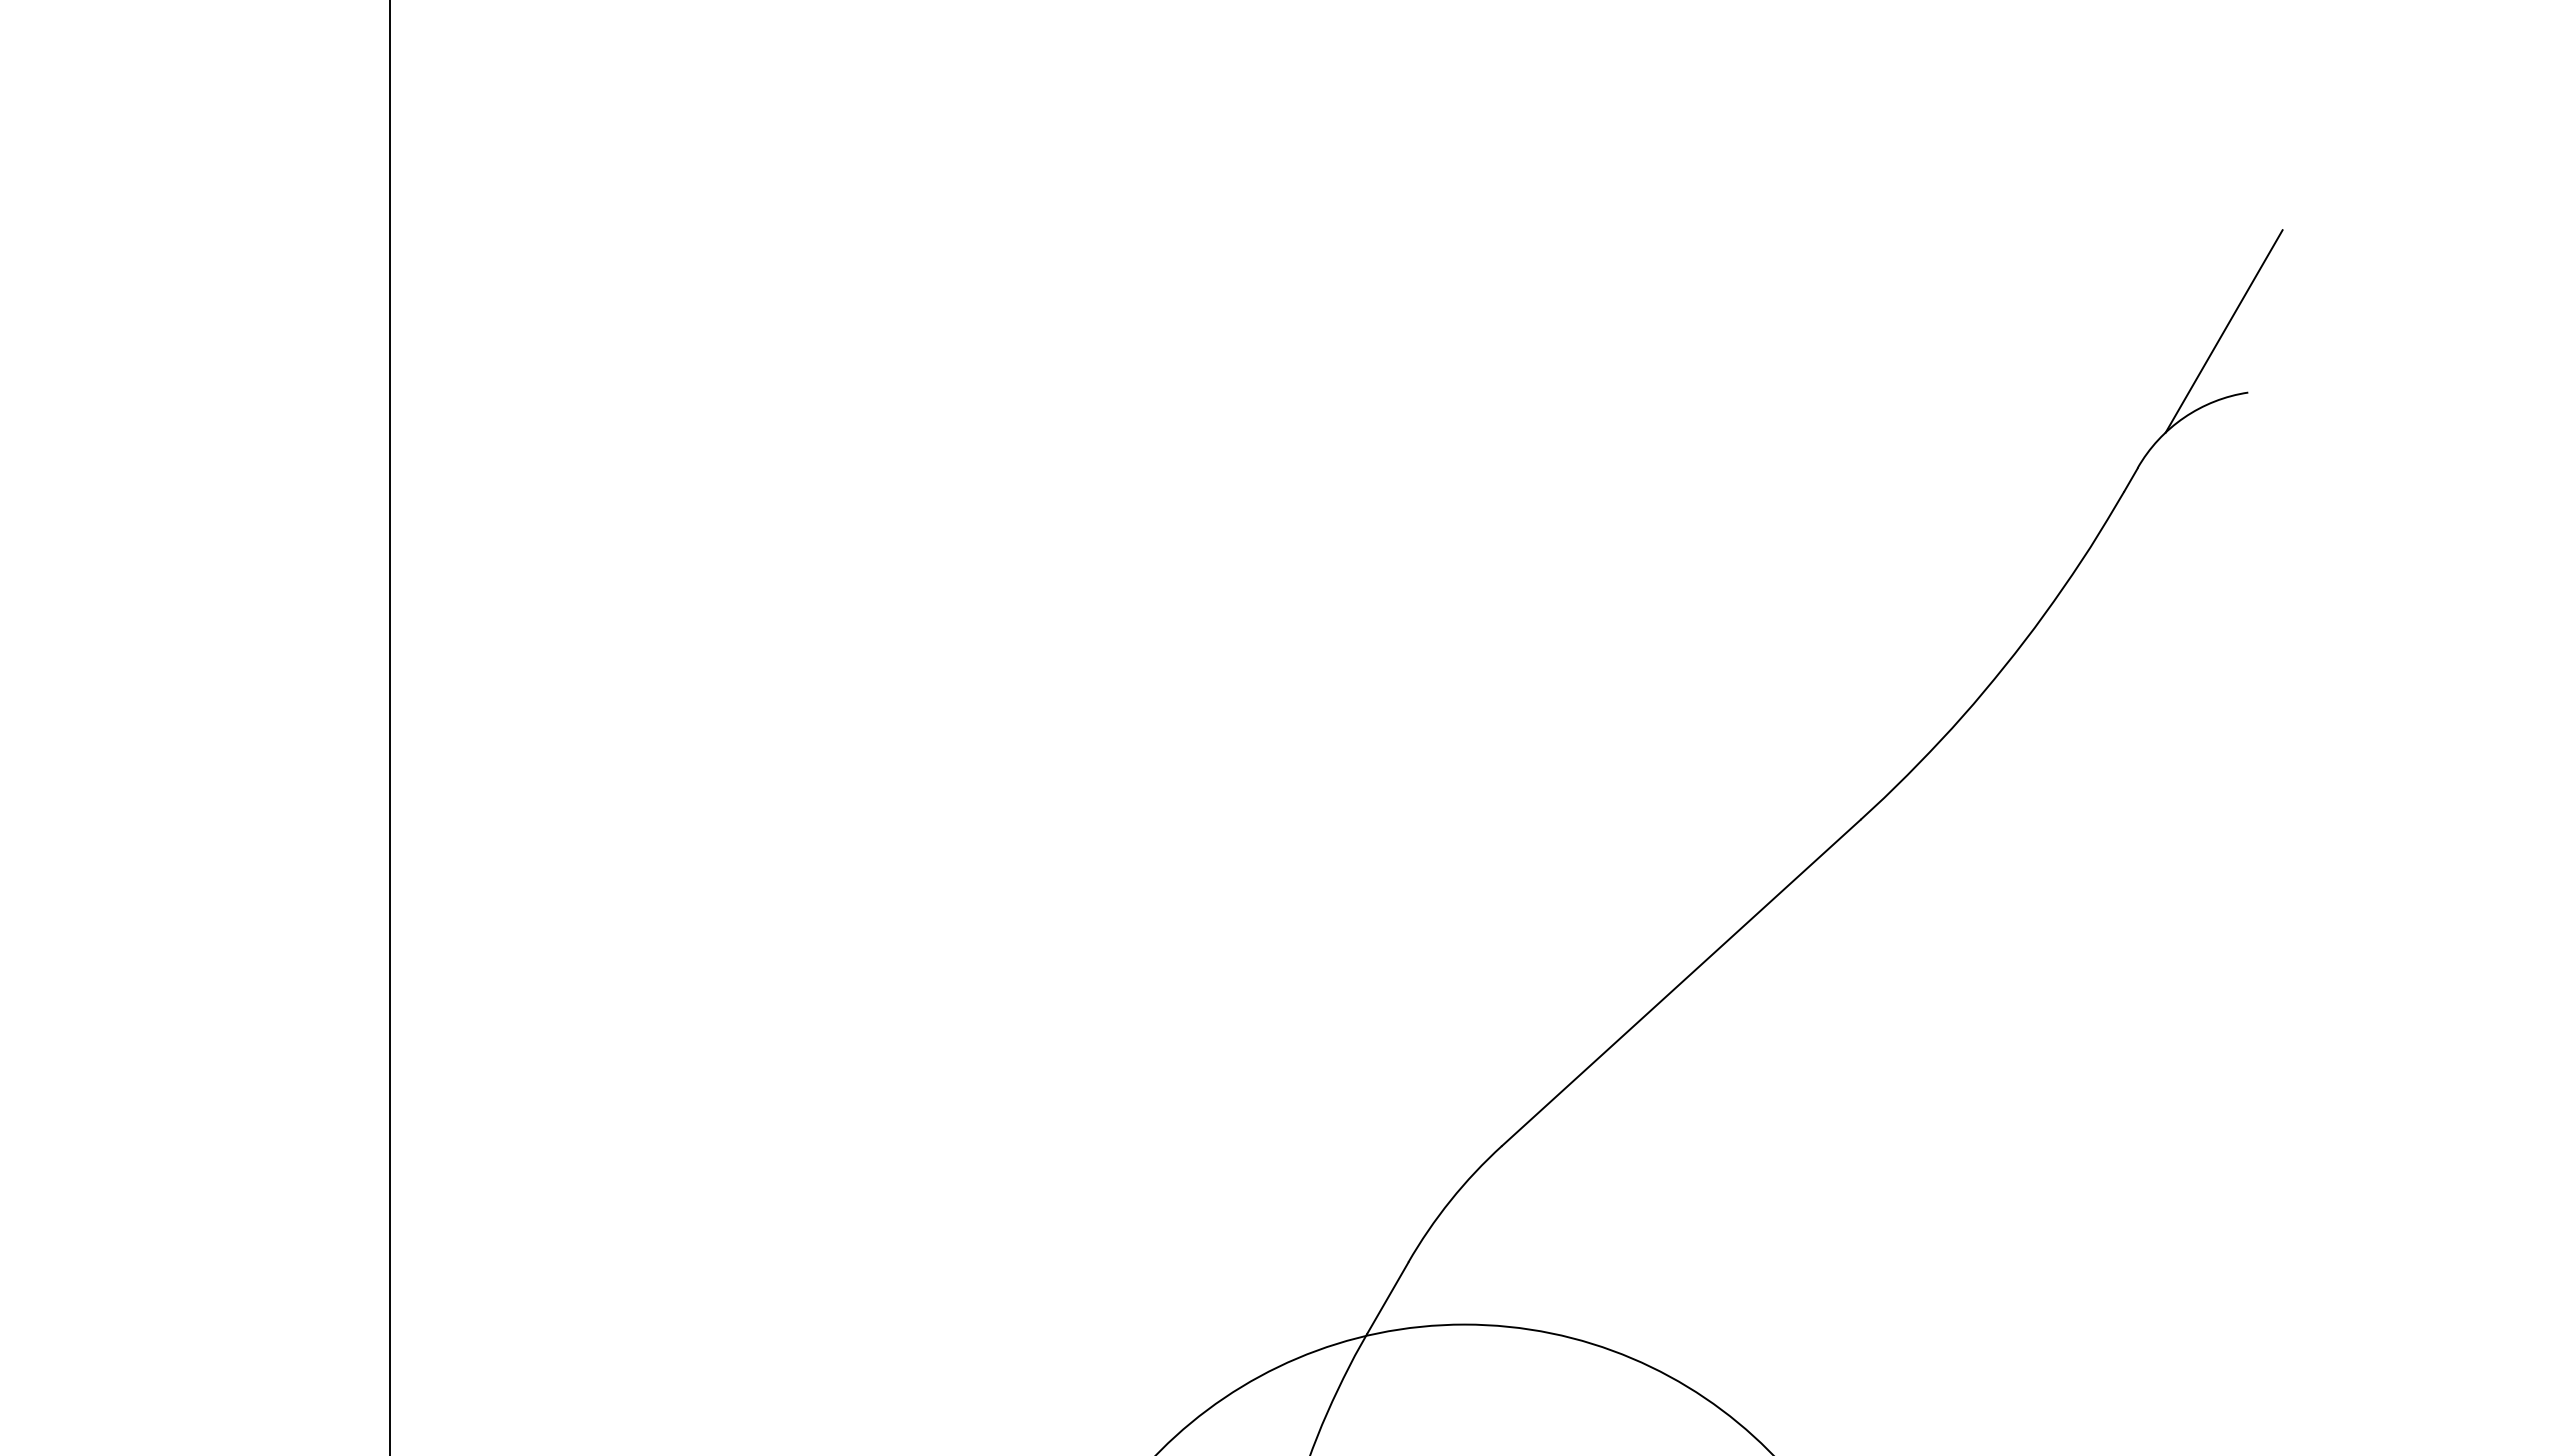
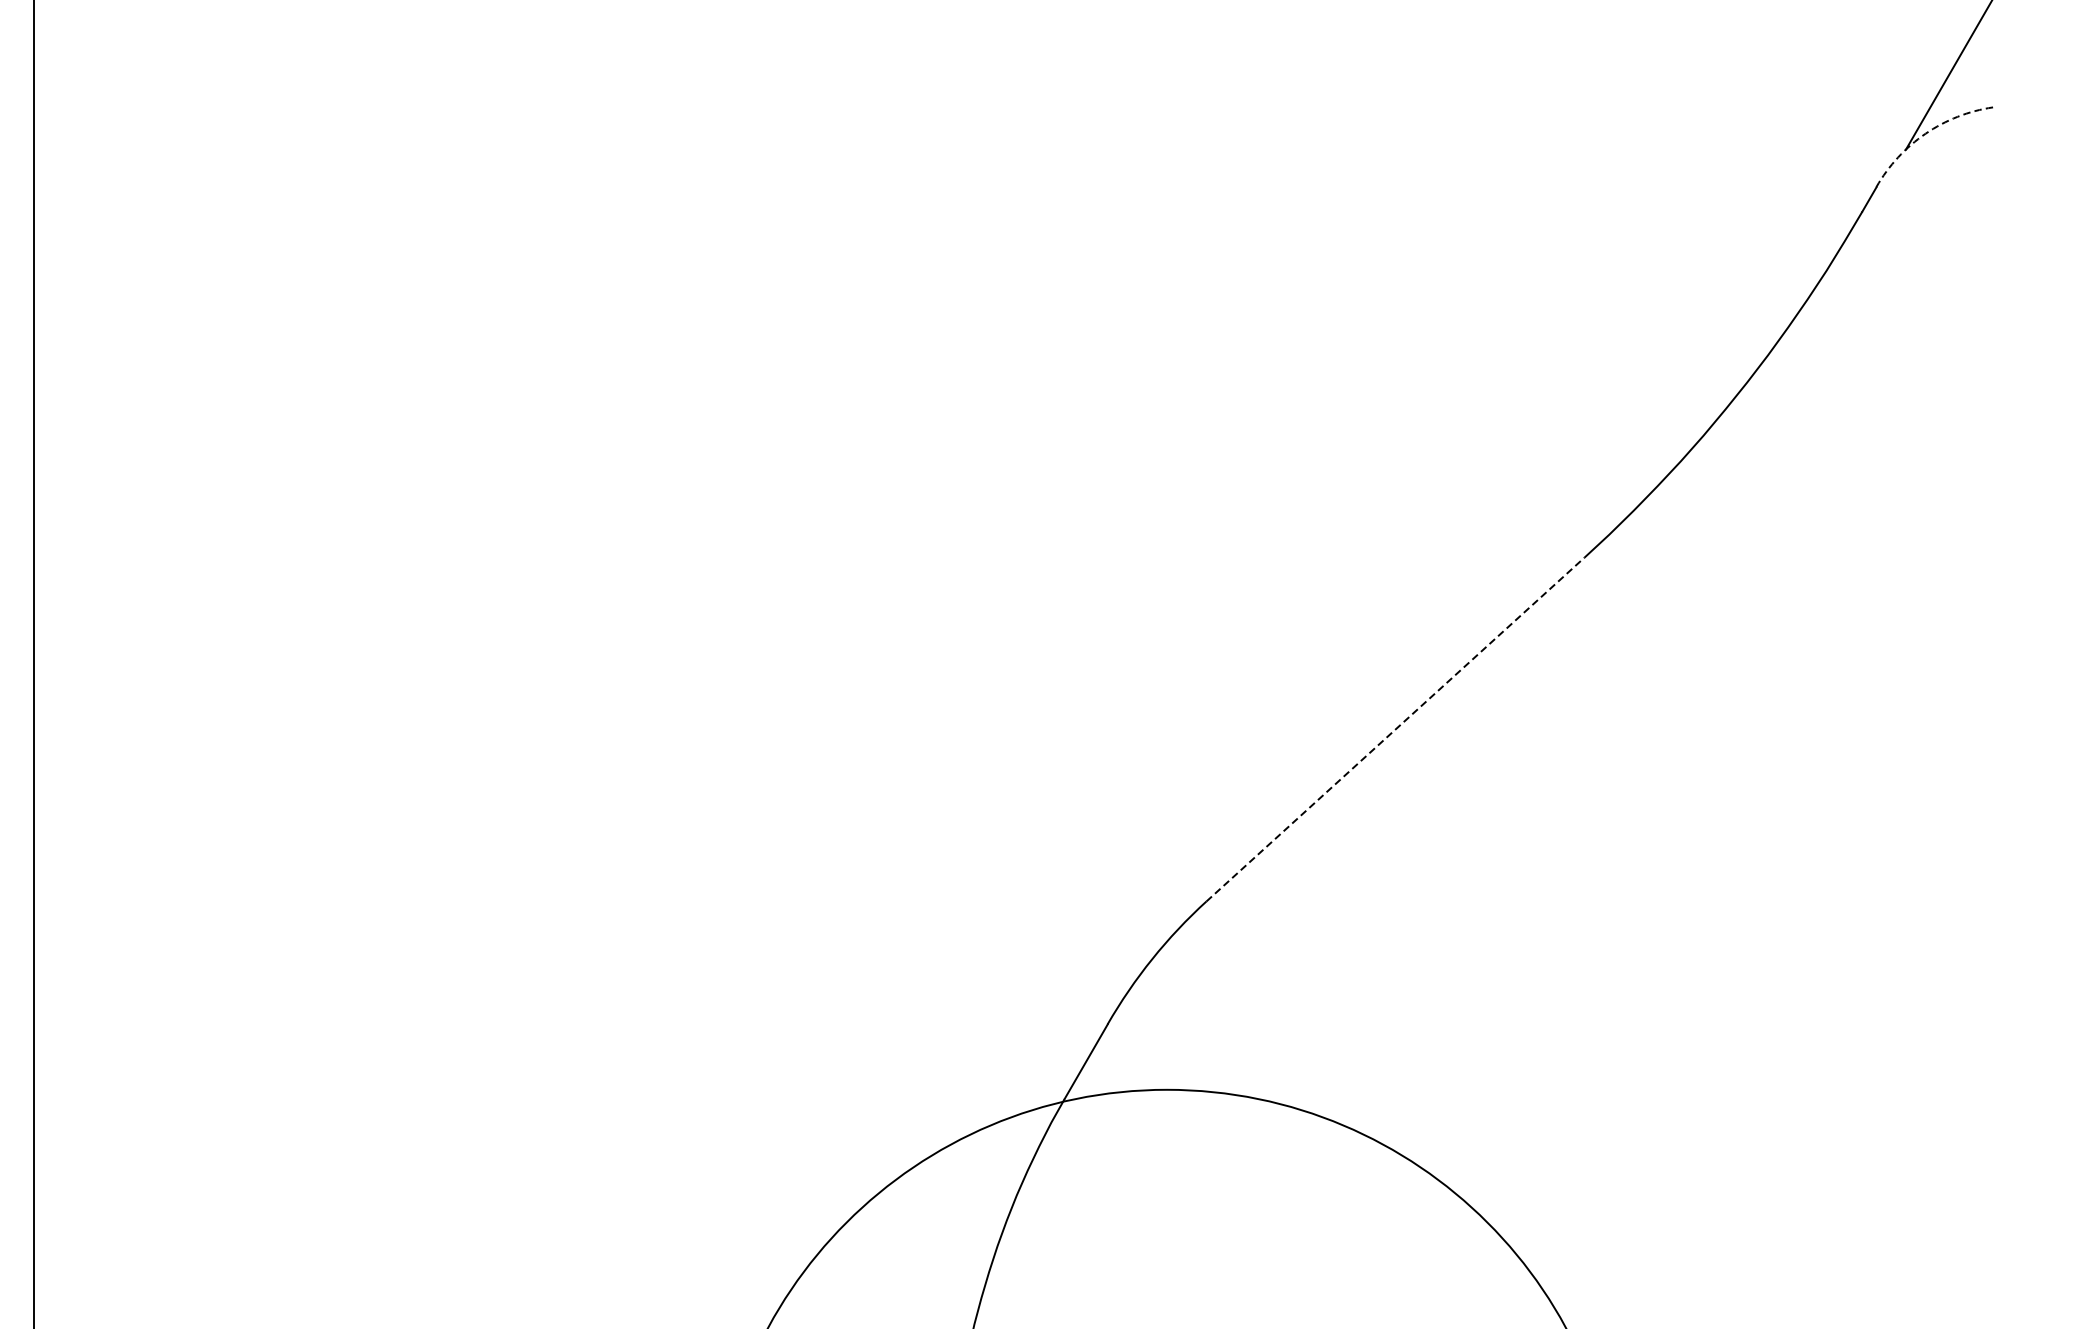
arc: (2184, 417) -> (1925, 133), solid -> dashed
line: (1681, 982) -> (1395, 729), solid -> dashed

